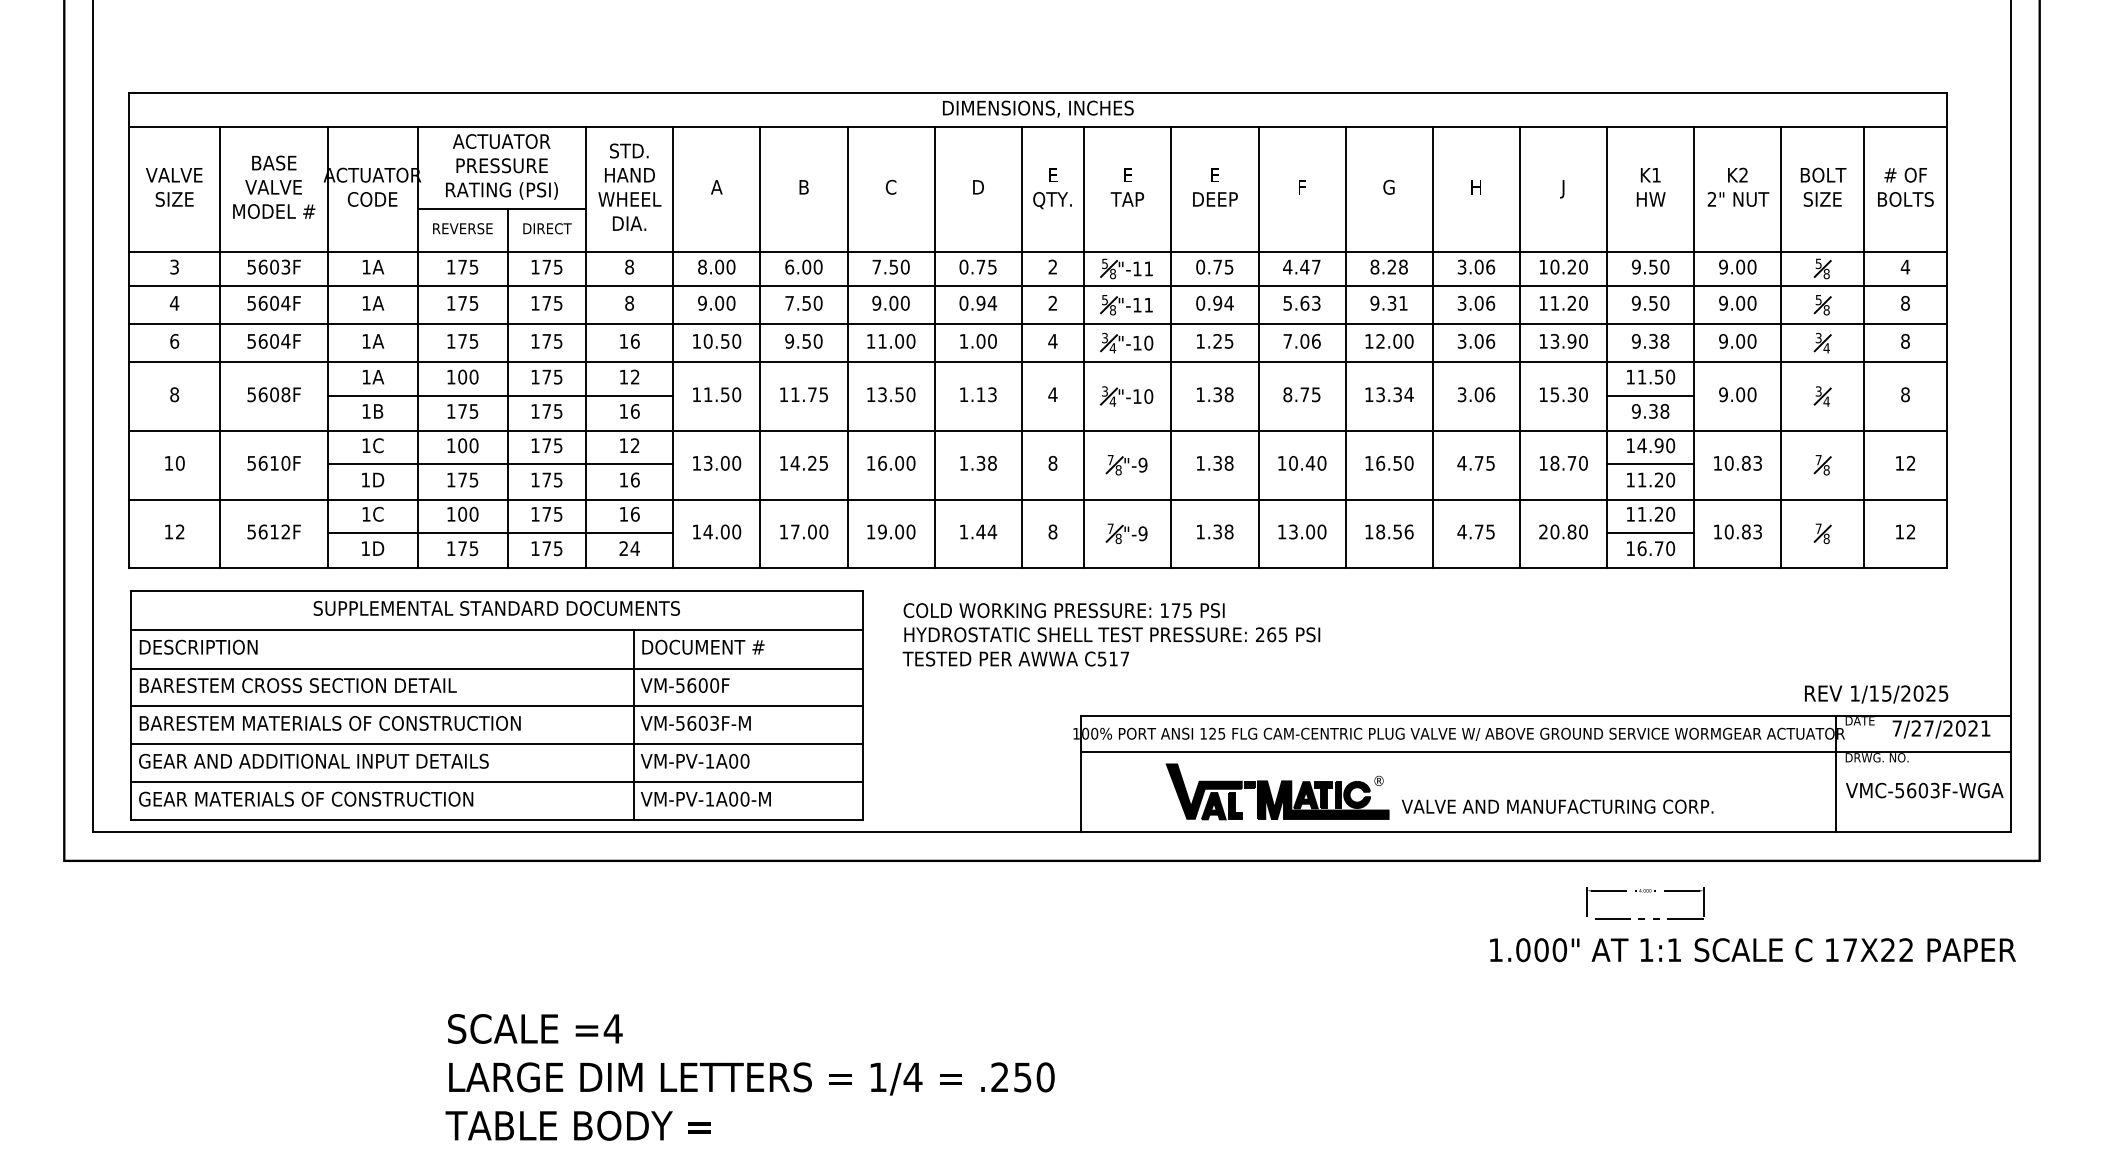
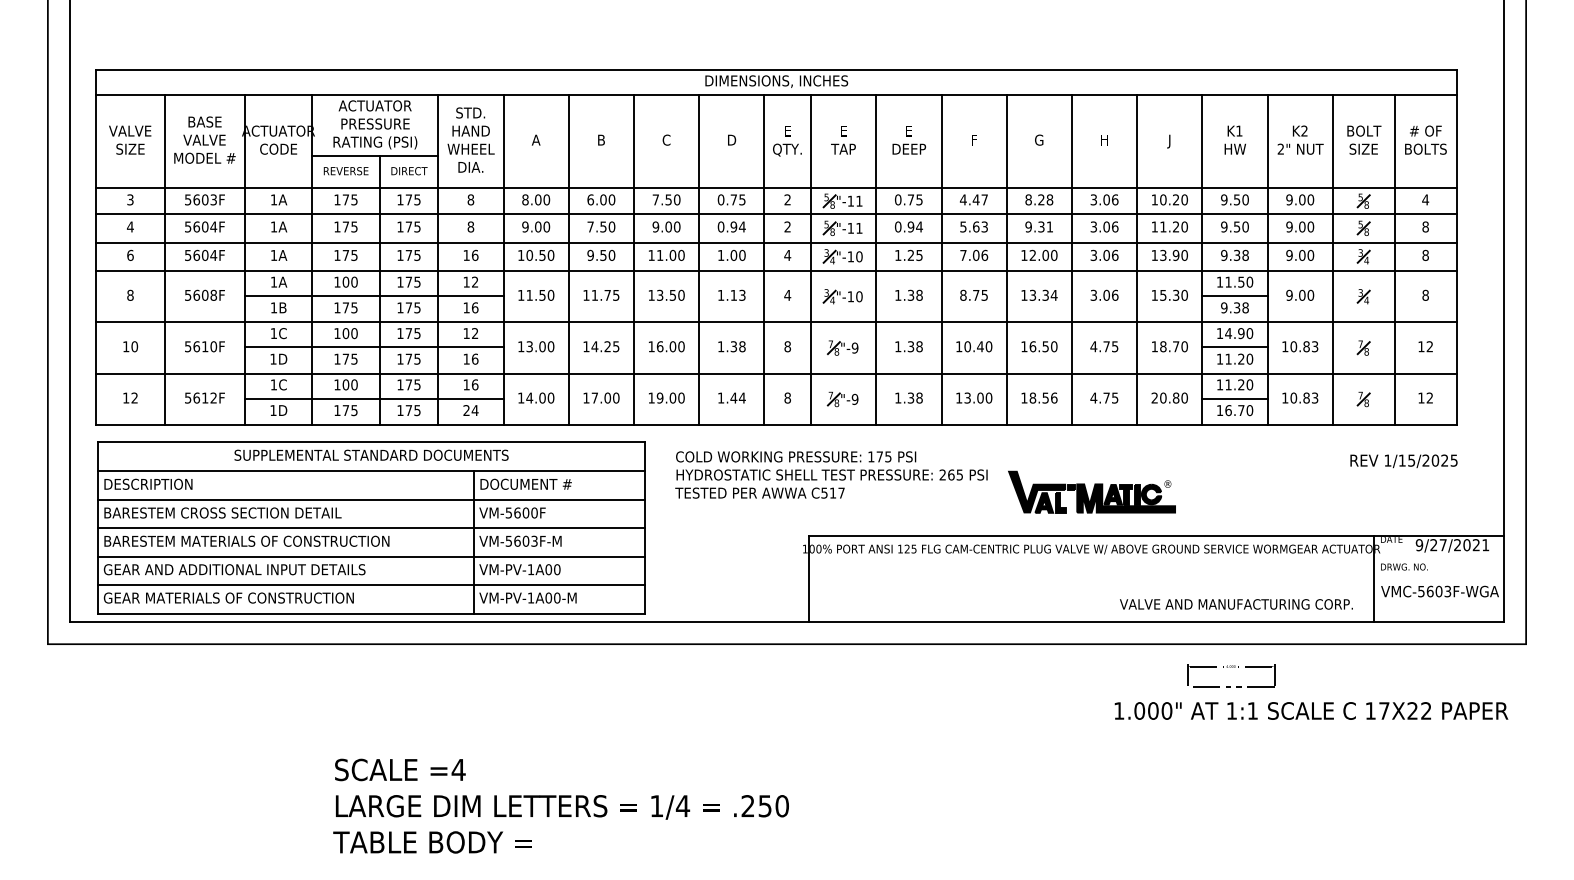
text: (1876, 694) -> (1403, 461), moved
text: (1897, 728) -> (1419, 545), 7/27/2021 -> 9/27/2021
line: (1545, 751) -> (1156, 562), removed
part: (1277, 791) -> (1091, 492), moved
text: (1557, 806) -> (1236, 604), moved

